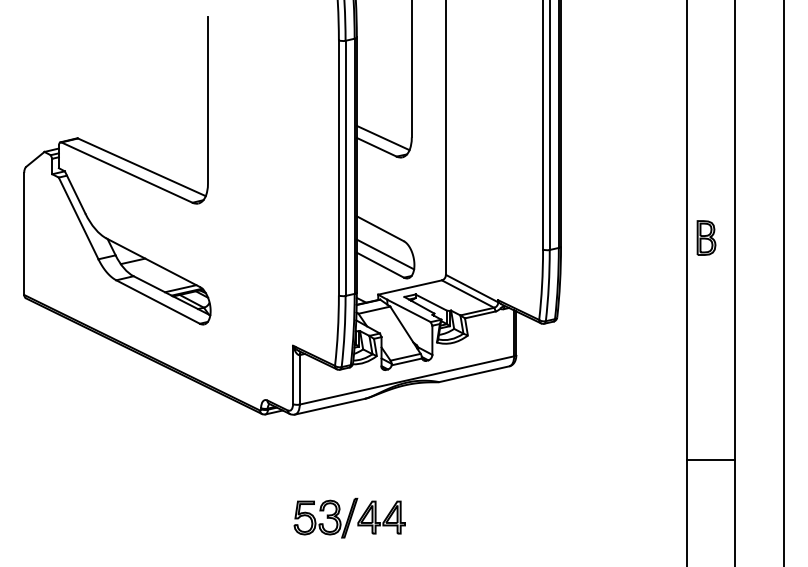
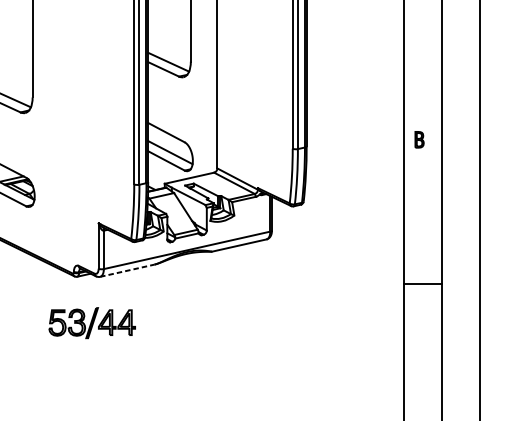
part: (706, 237) -> (419, 139), size x0.6
line: (329, 406) -> (126, 270), solid -> dashed
line: (710, 459) -> (422, 283), moved
part: (349, 517) -> (92, 322), moved

